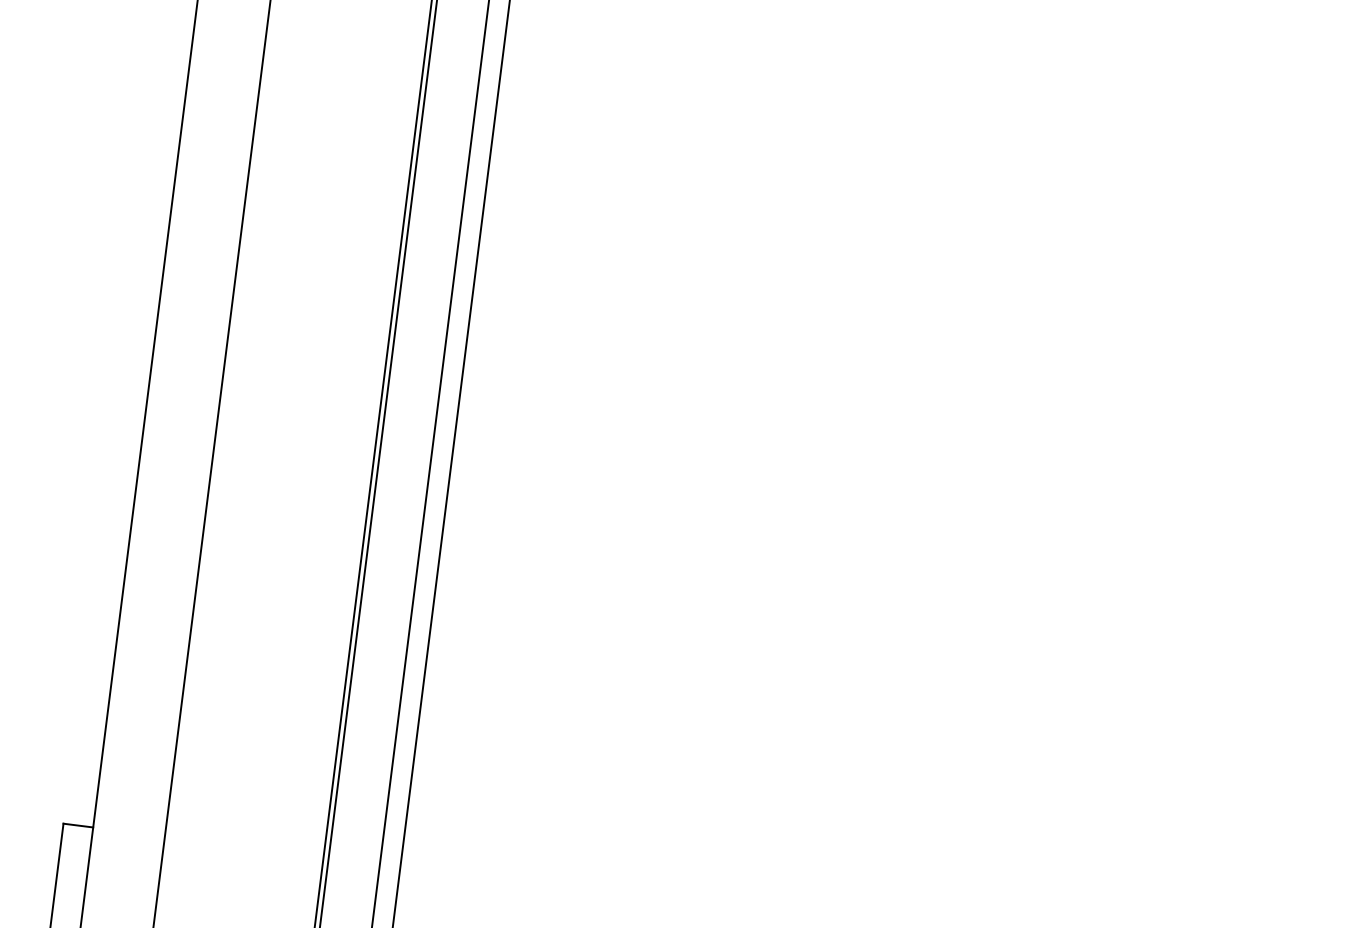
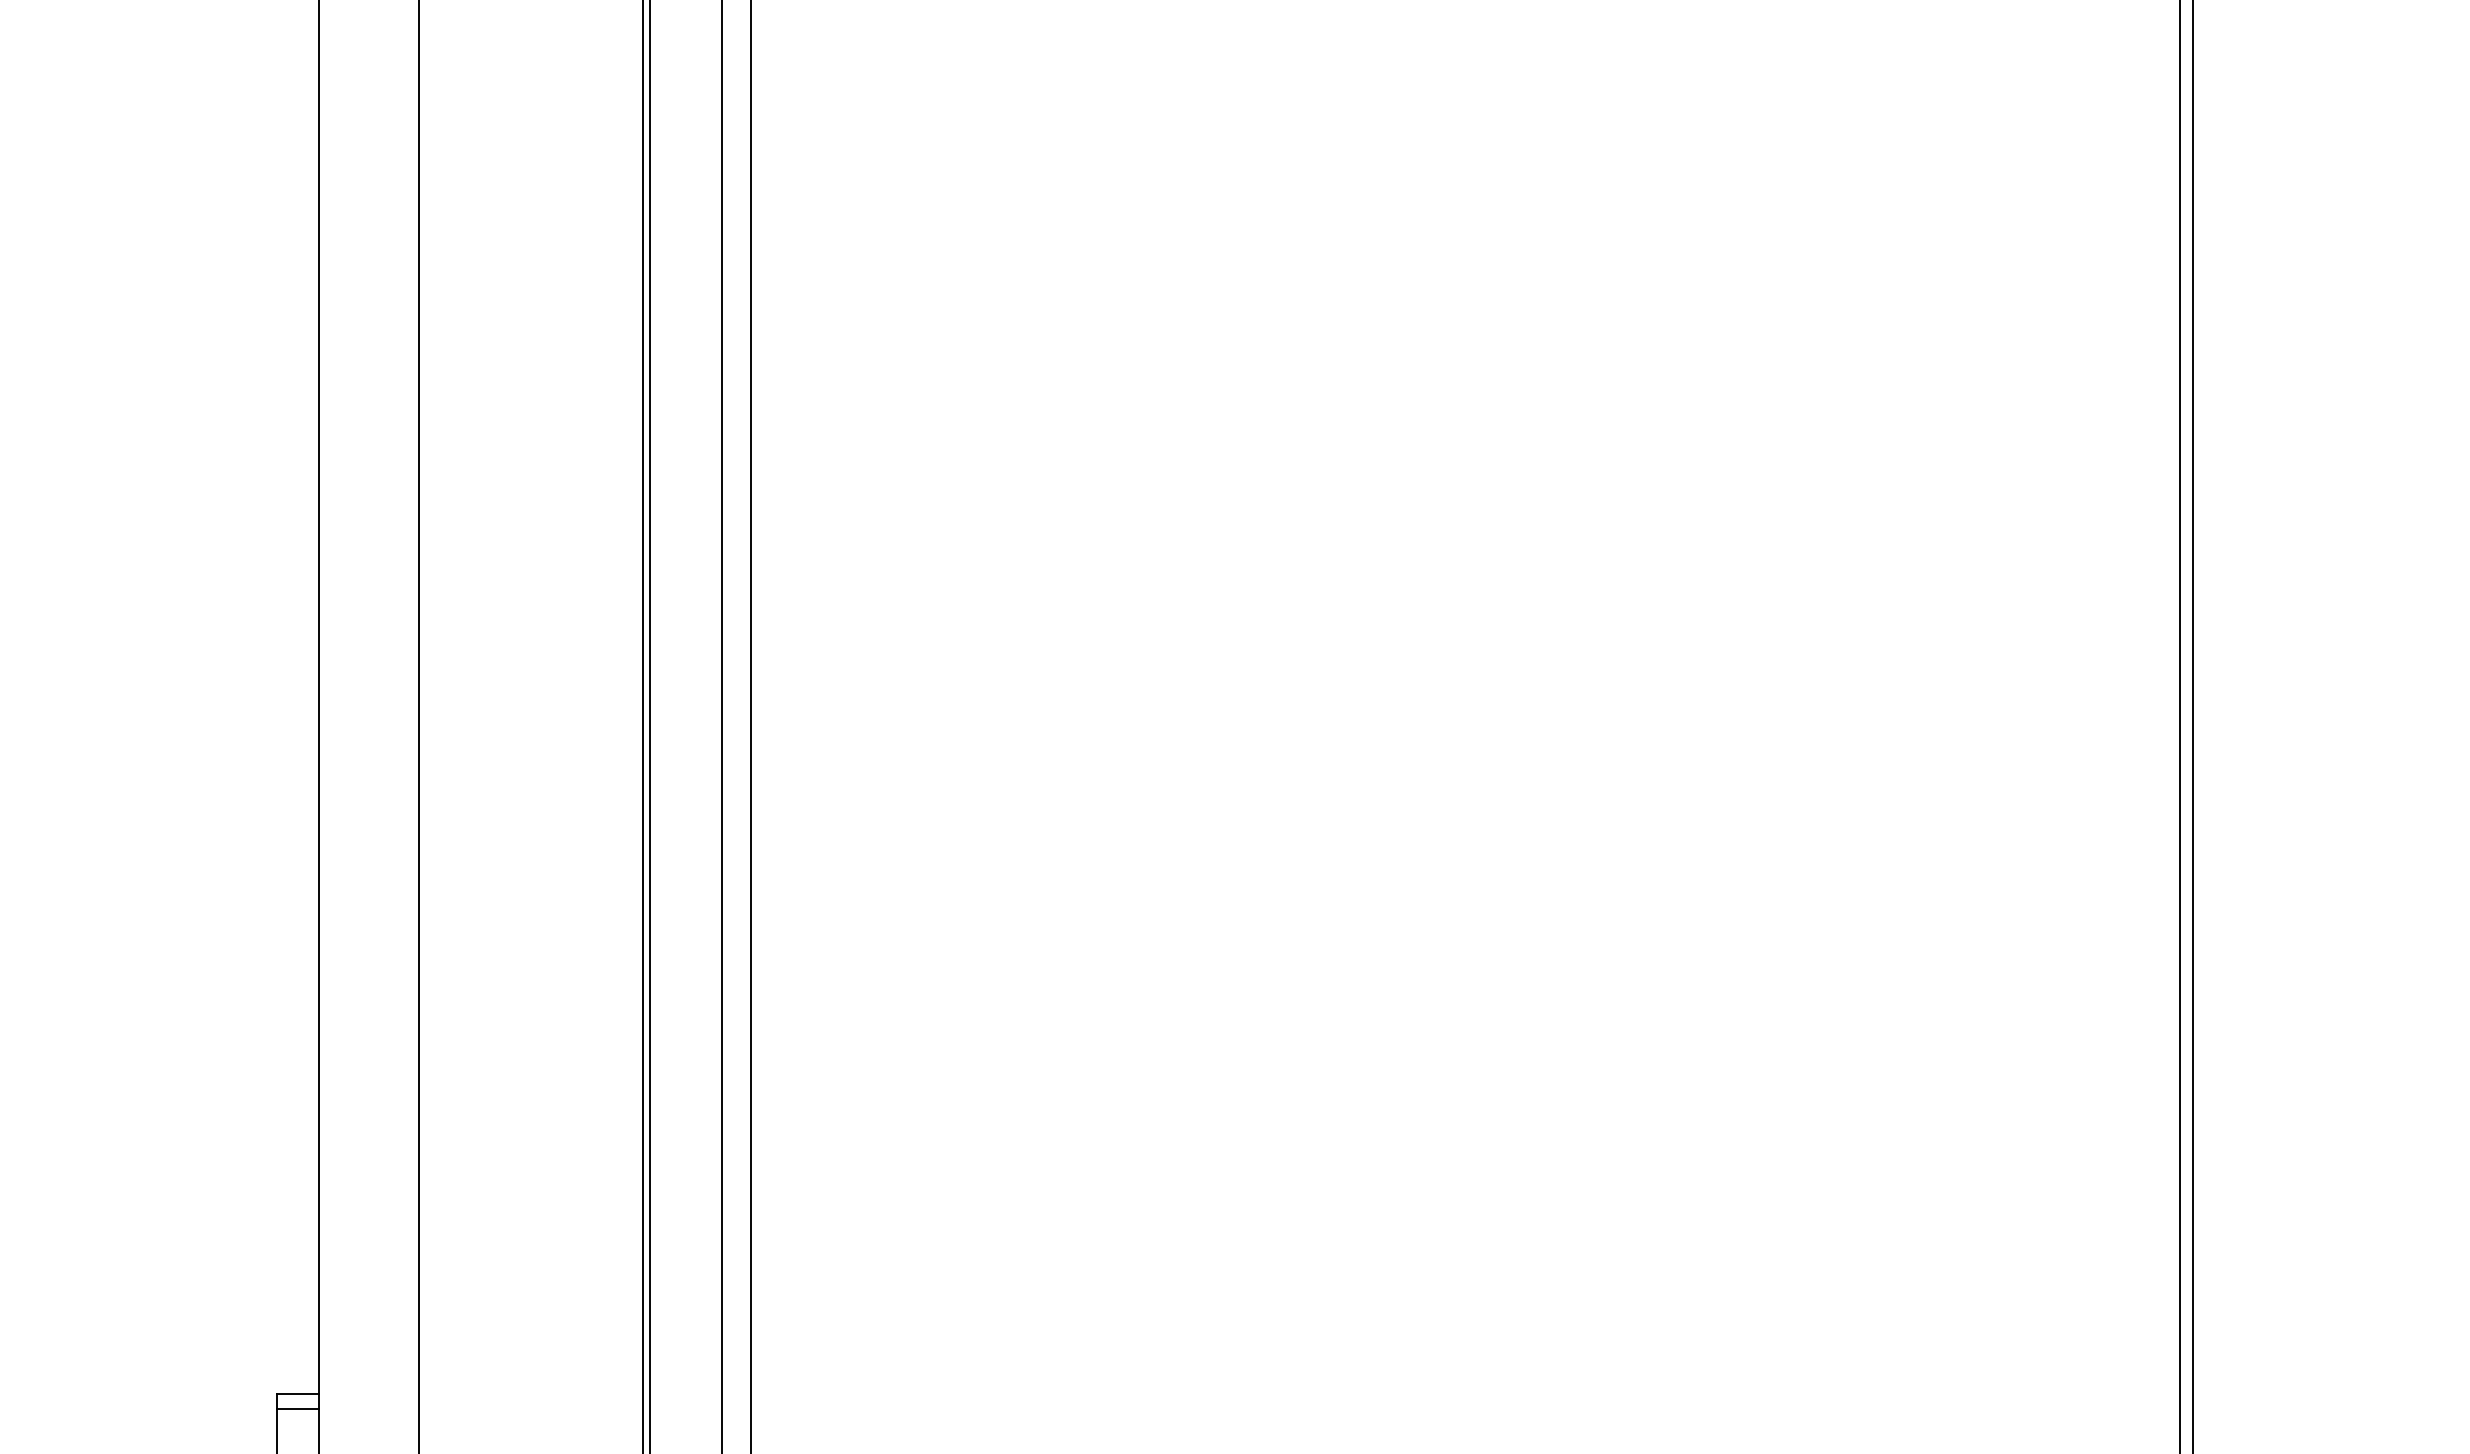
line: (76, 836) -> (297, 1409), added

